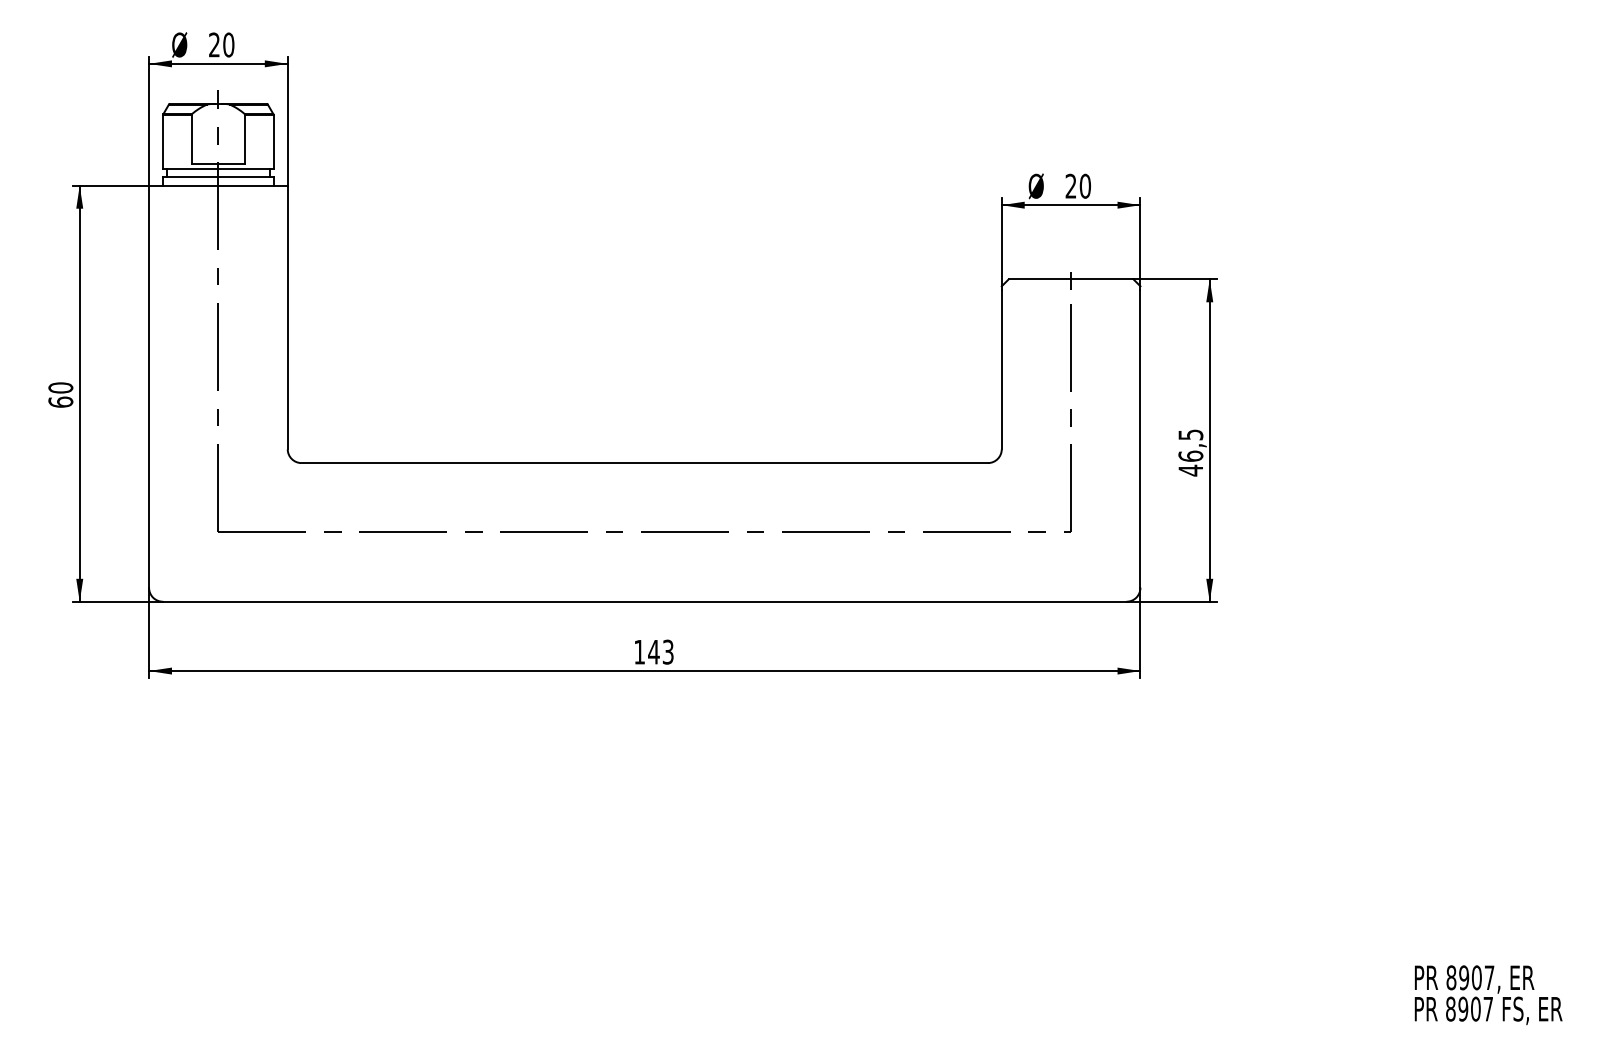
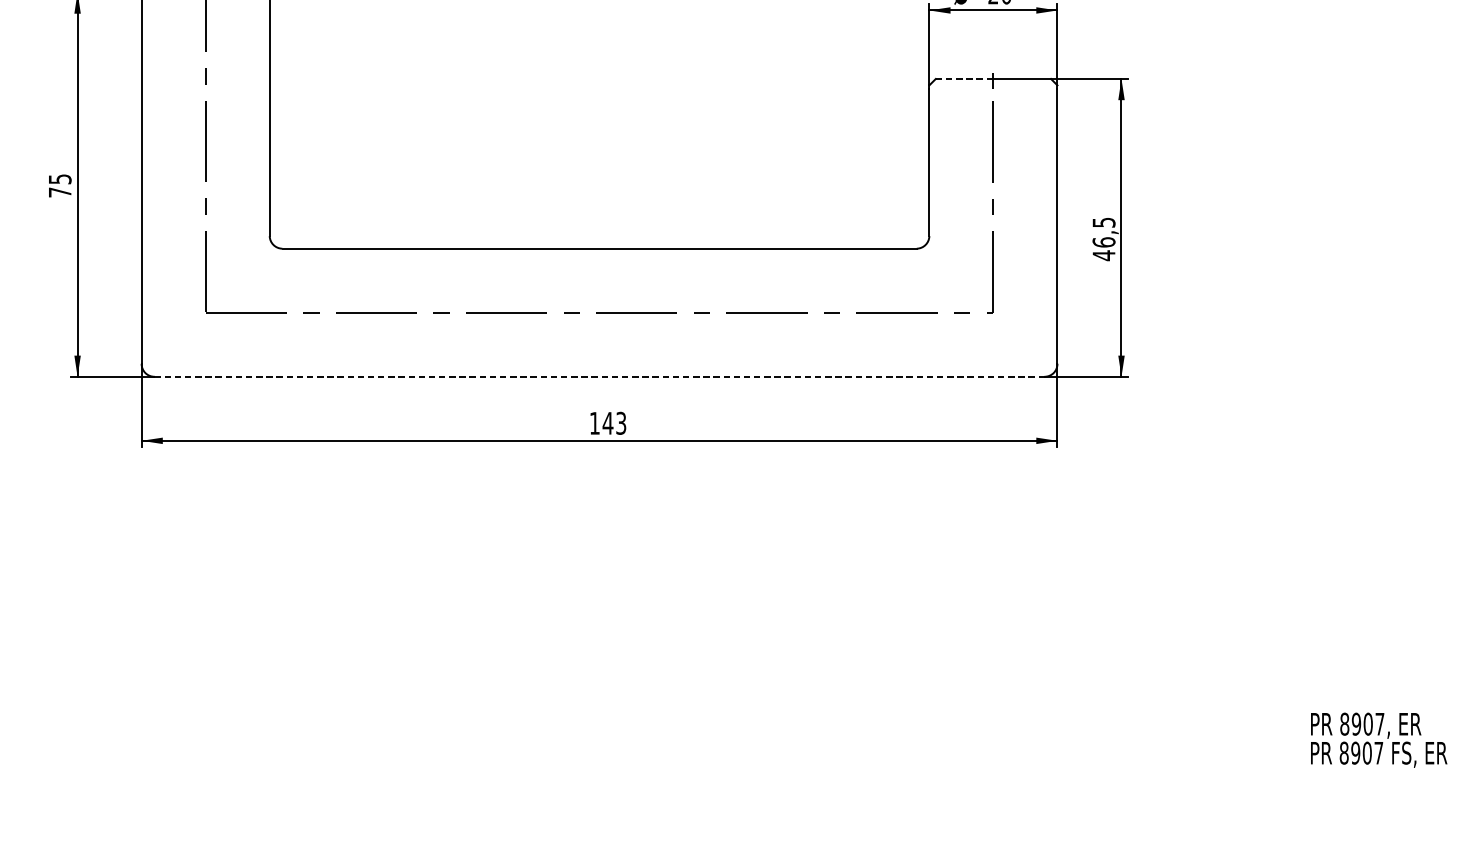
line: (1040, 279) -> (965, 79), solid -> dashed
text: (60, 394) -> (59, 185), 60 -> 75
line: (644, 601) -> (599, 376), solid -> dashed

